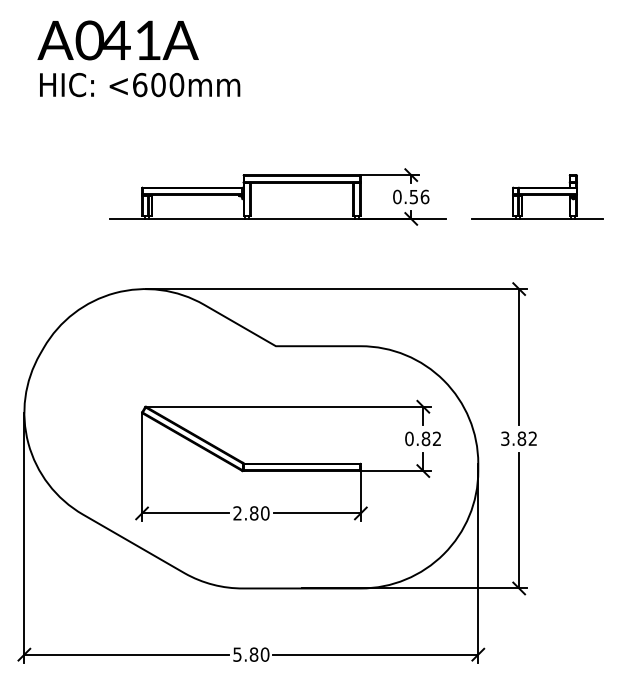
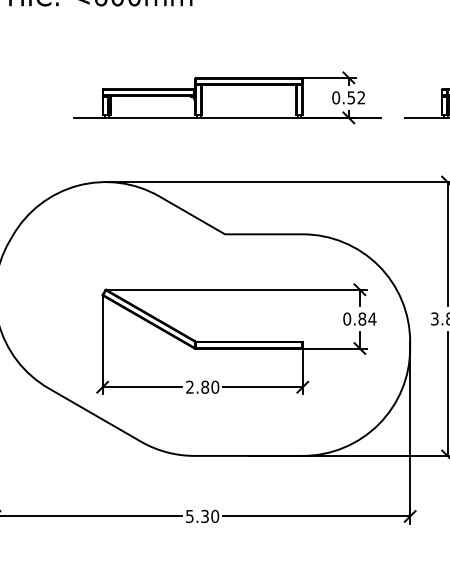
text: (424, 196) -> (360, 97), 0.56 -> 0.52
text: (436, 438) -> (371, 318), 0.82 -> 0.84
text: (253, 654) -> (204, 516), 5.80 -> 5.30

